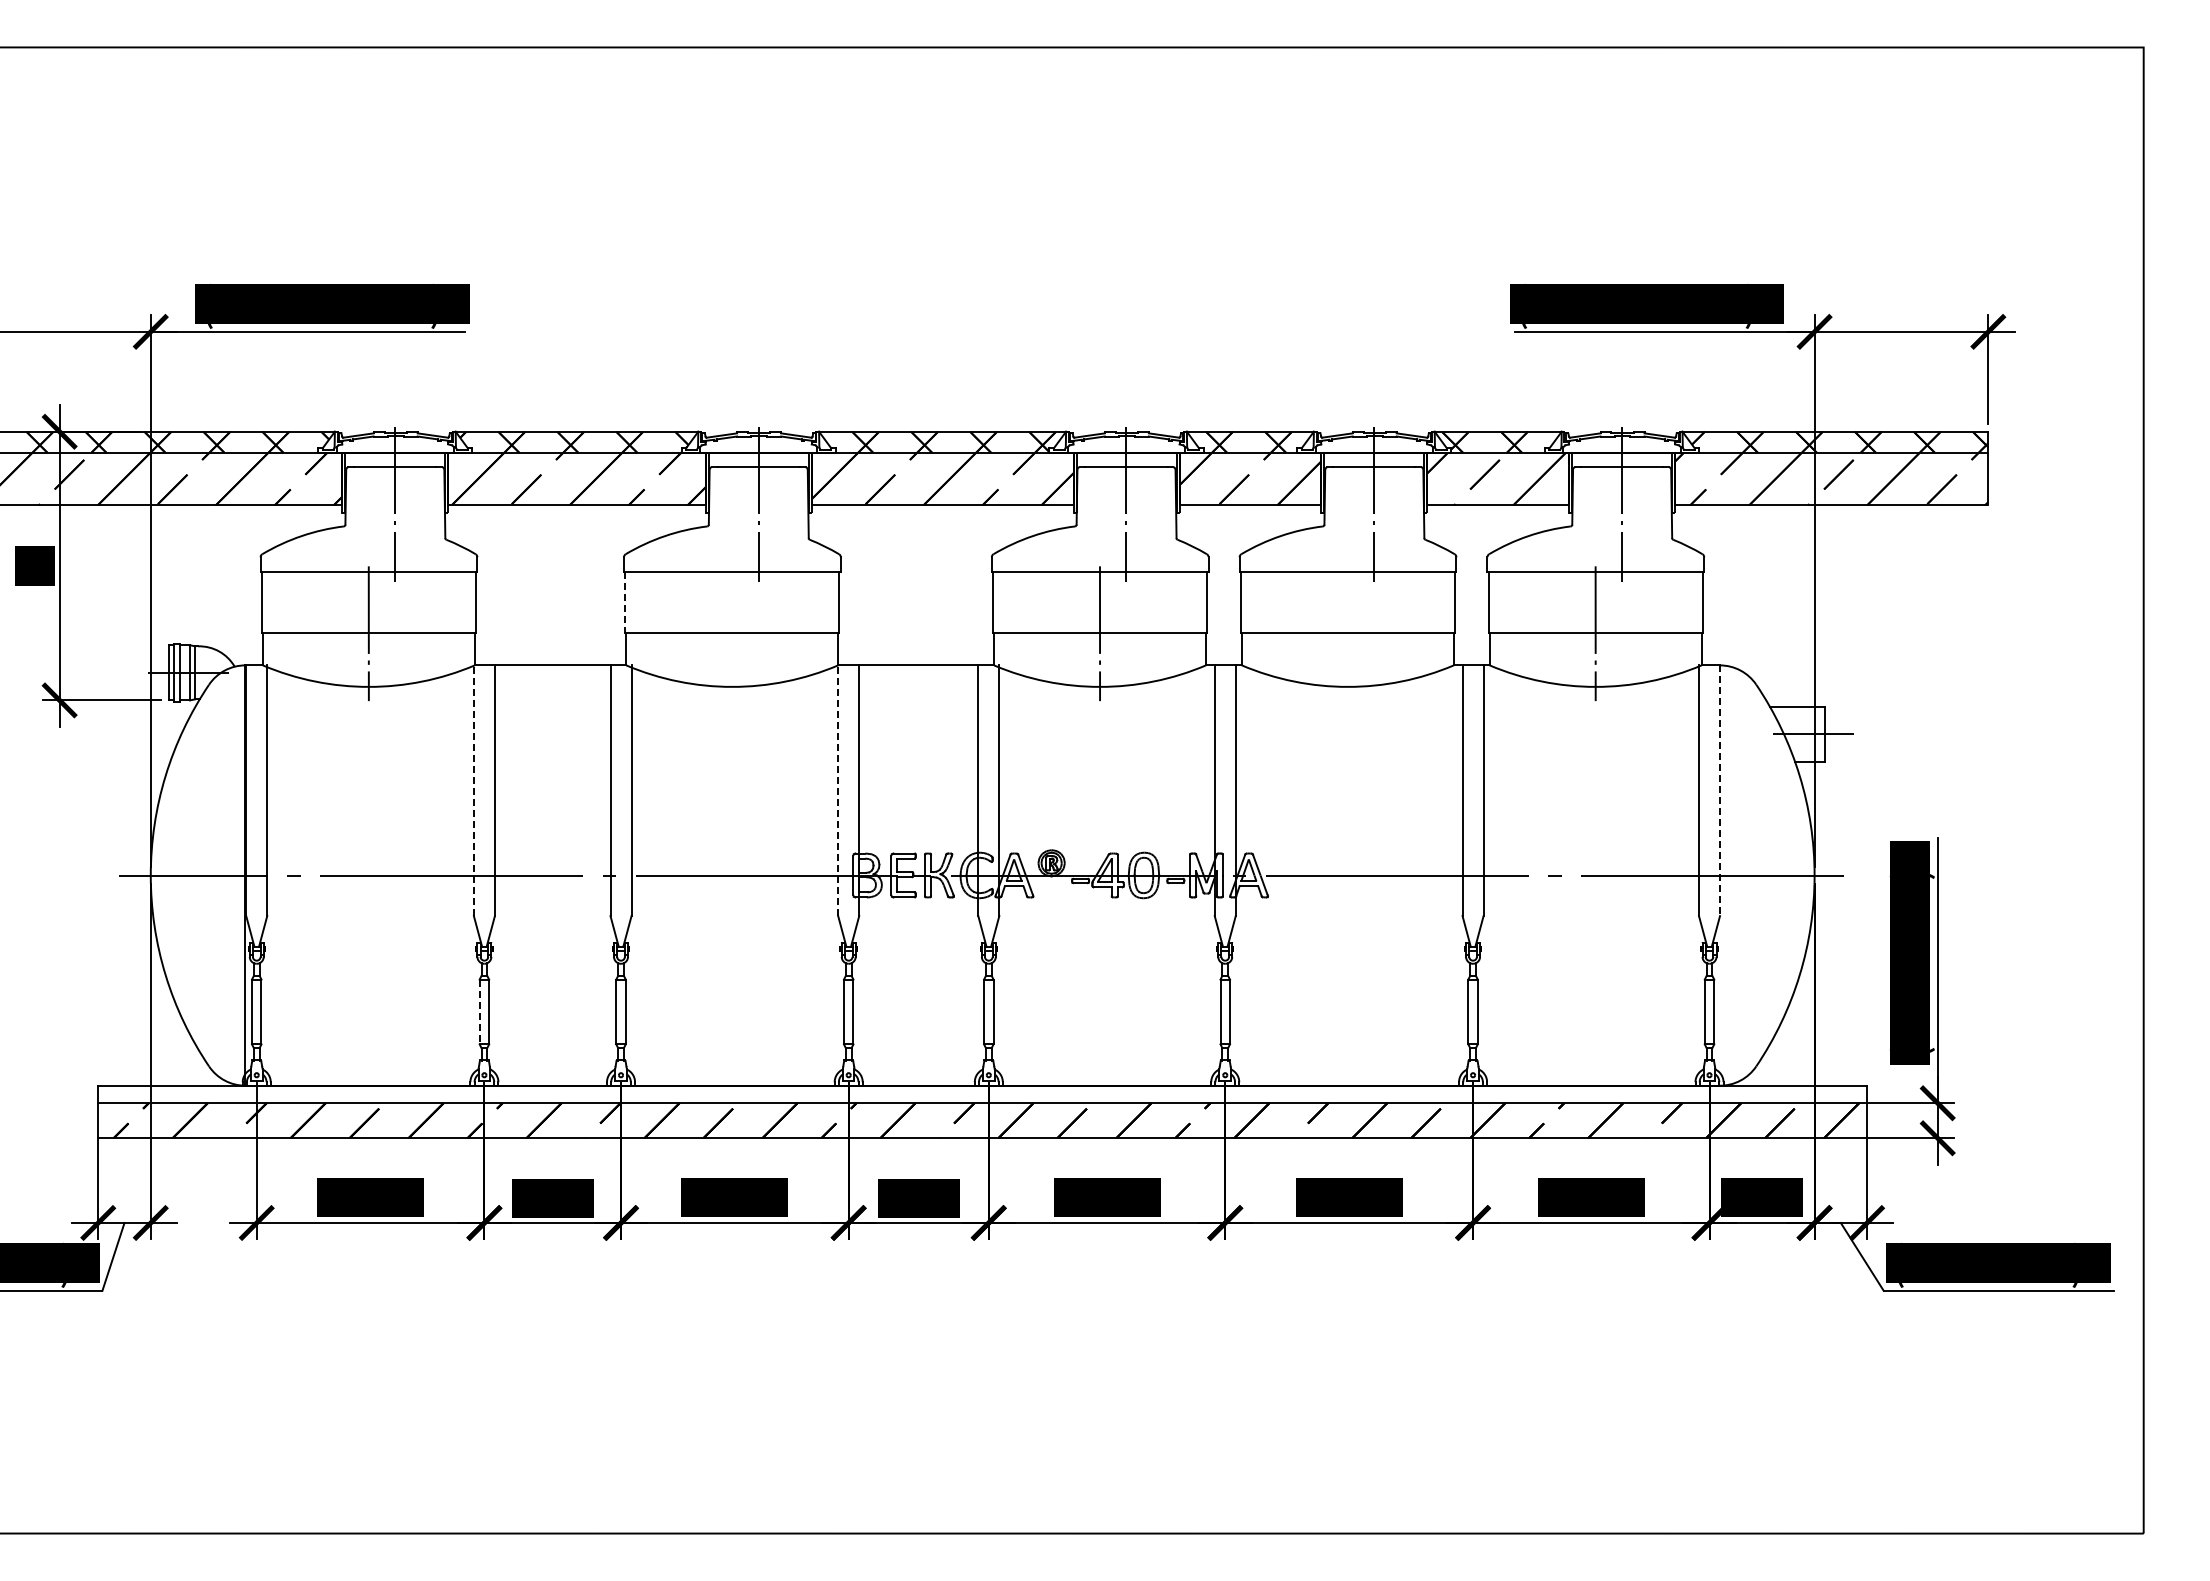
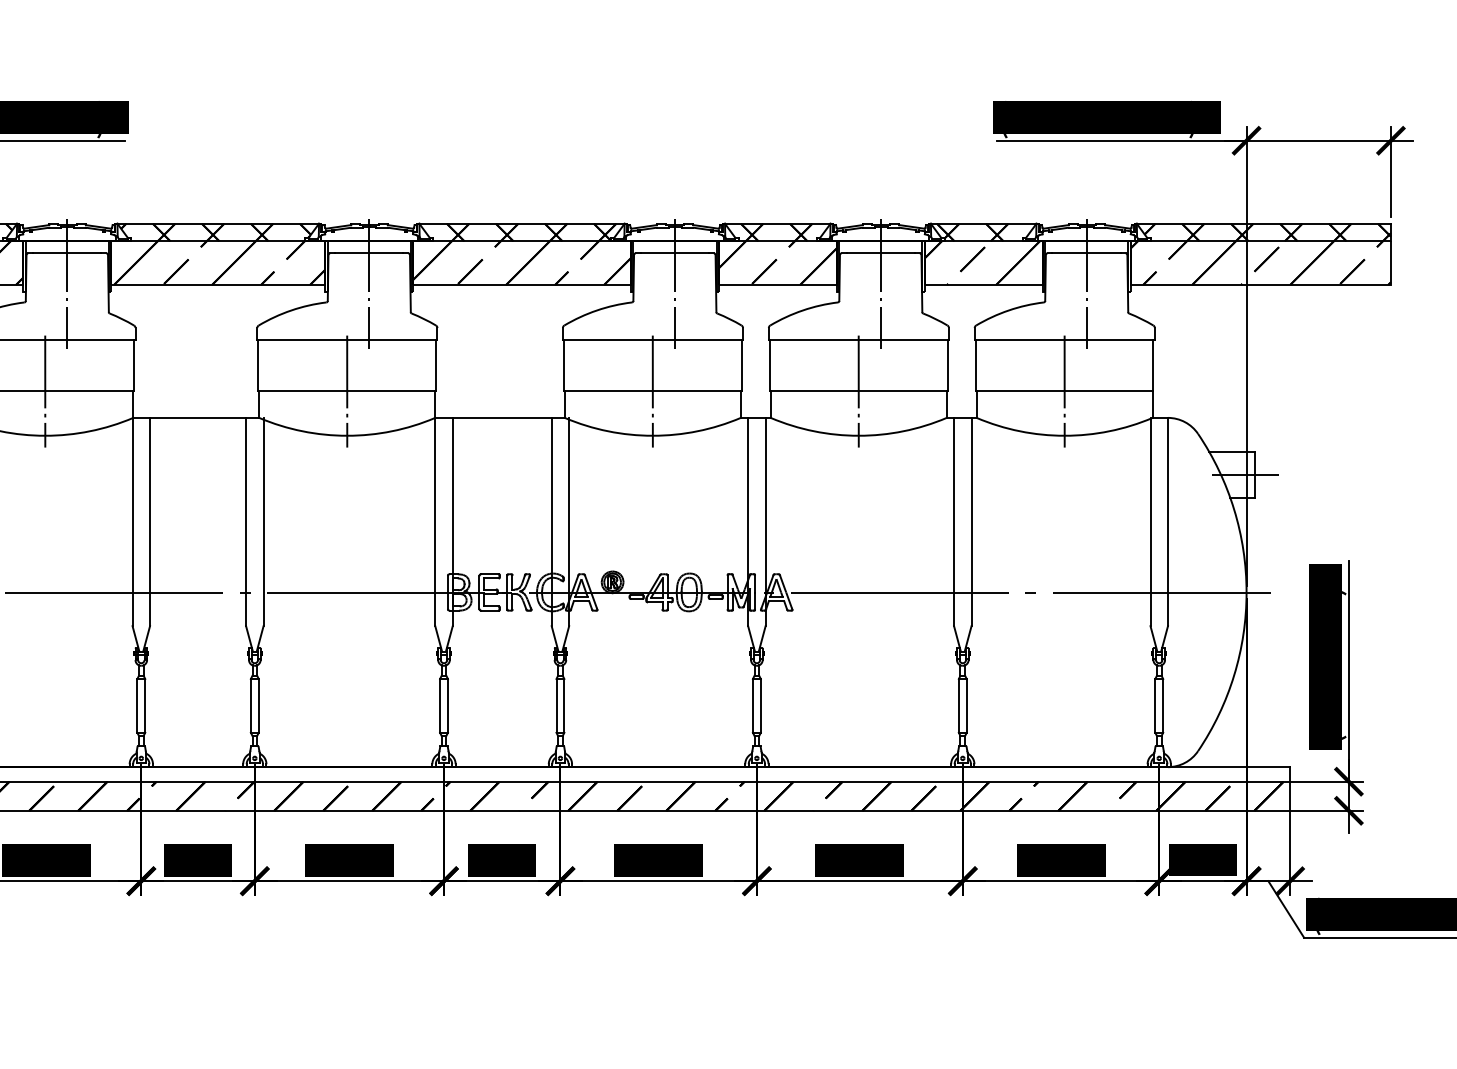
line: (625, 602) -> (258, 365), dashed -> solid
line: (732, 633) -> (347, 391), added
line: (1347, 633) -> (858, 391), added
line: (473, 790) -> (132, 521), dashed -> solid
line: (838, 790) -> (435, 521), dashed -> solid
line: (1720, 791) -> (1168, 522), dashed -> solid
line: (479, 1012) -> (137, 706), dashed -> solid

